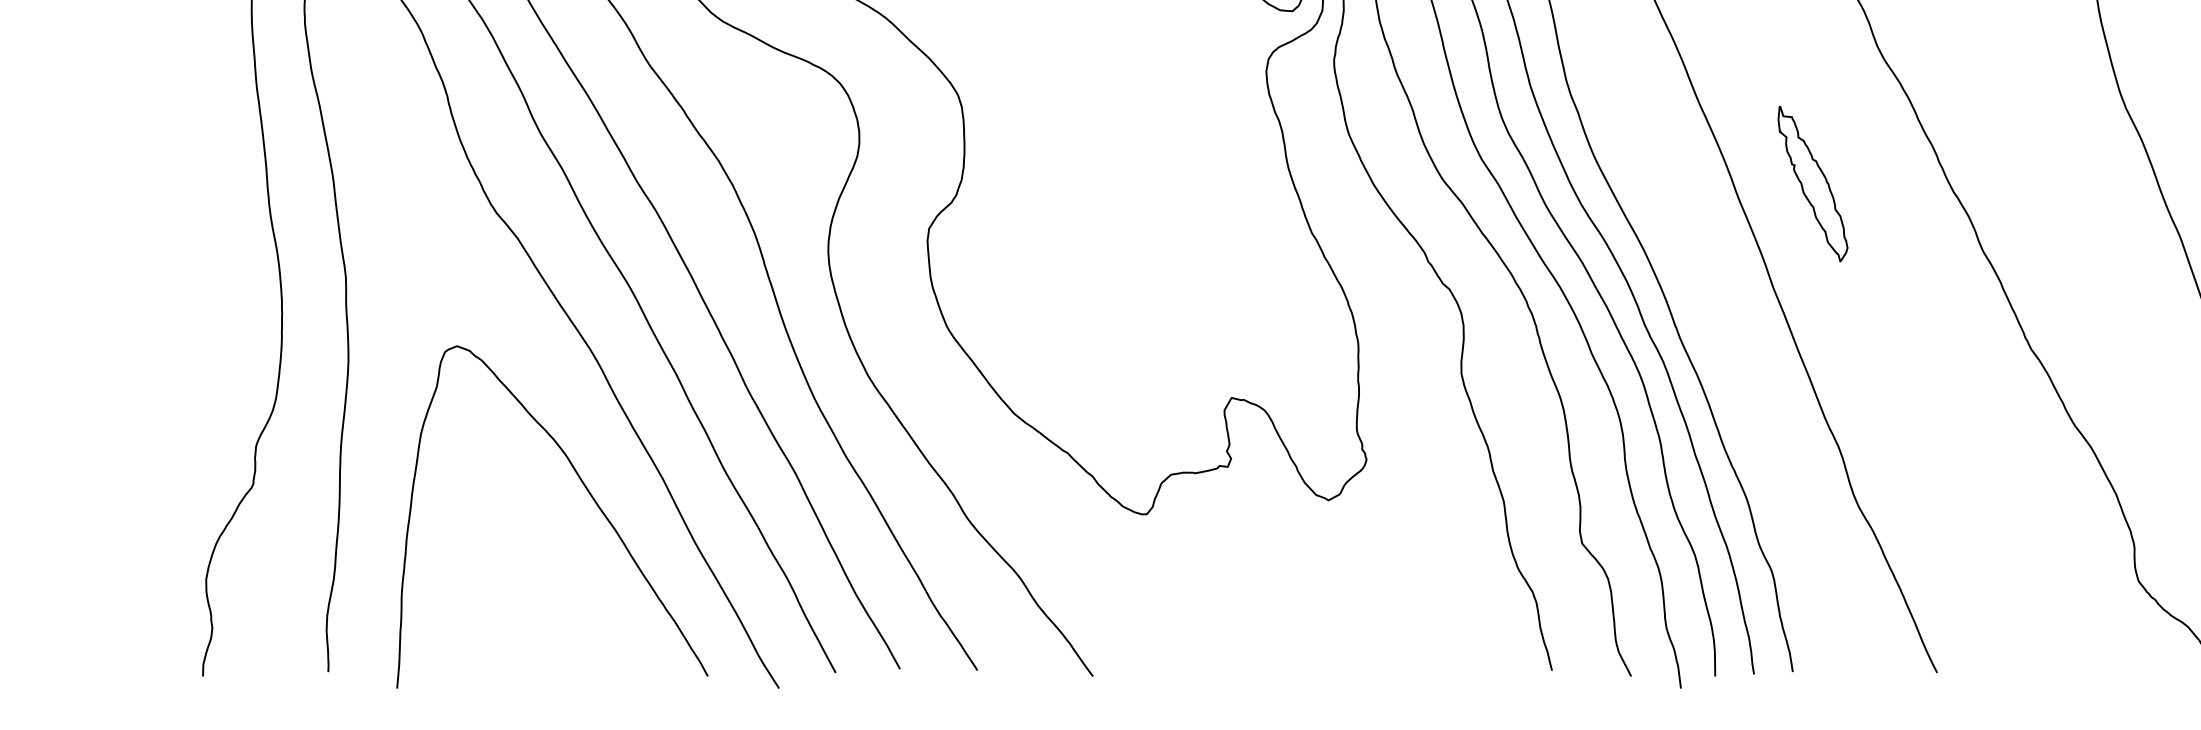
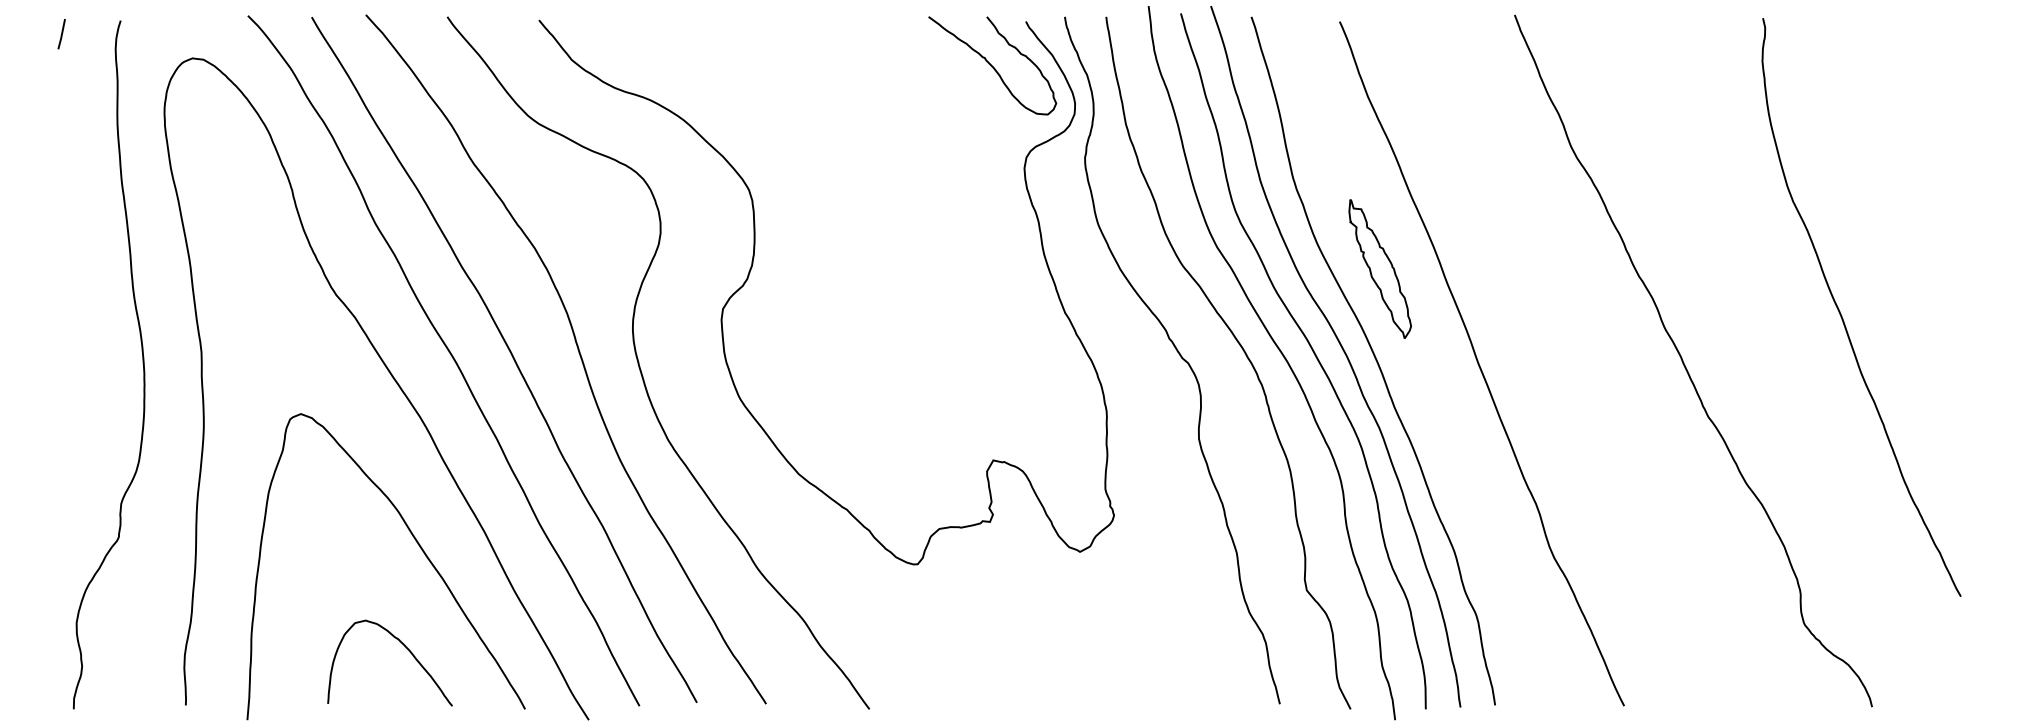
part: (1812, 183) -> (1379, 268), moved
curve: (572, 606) -> (404, 646), added

